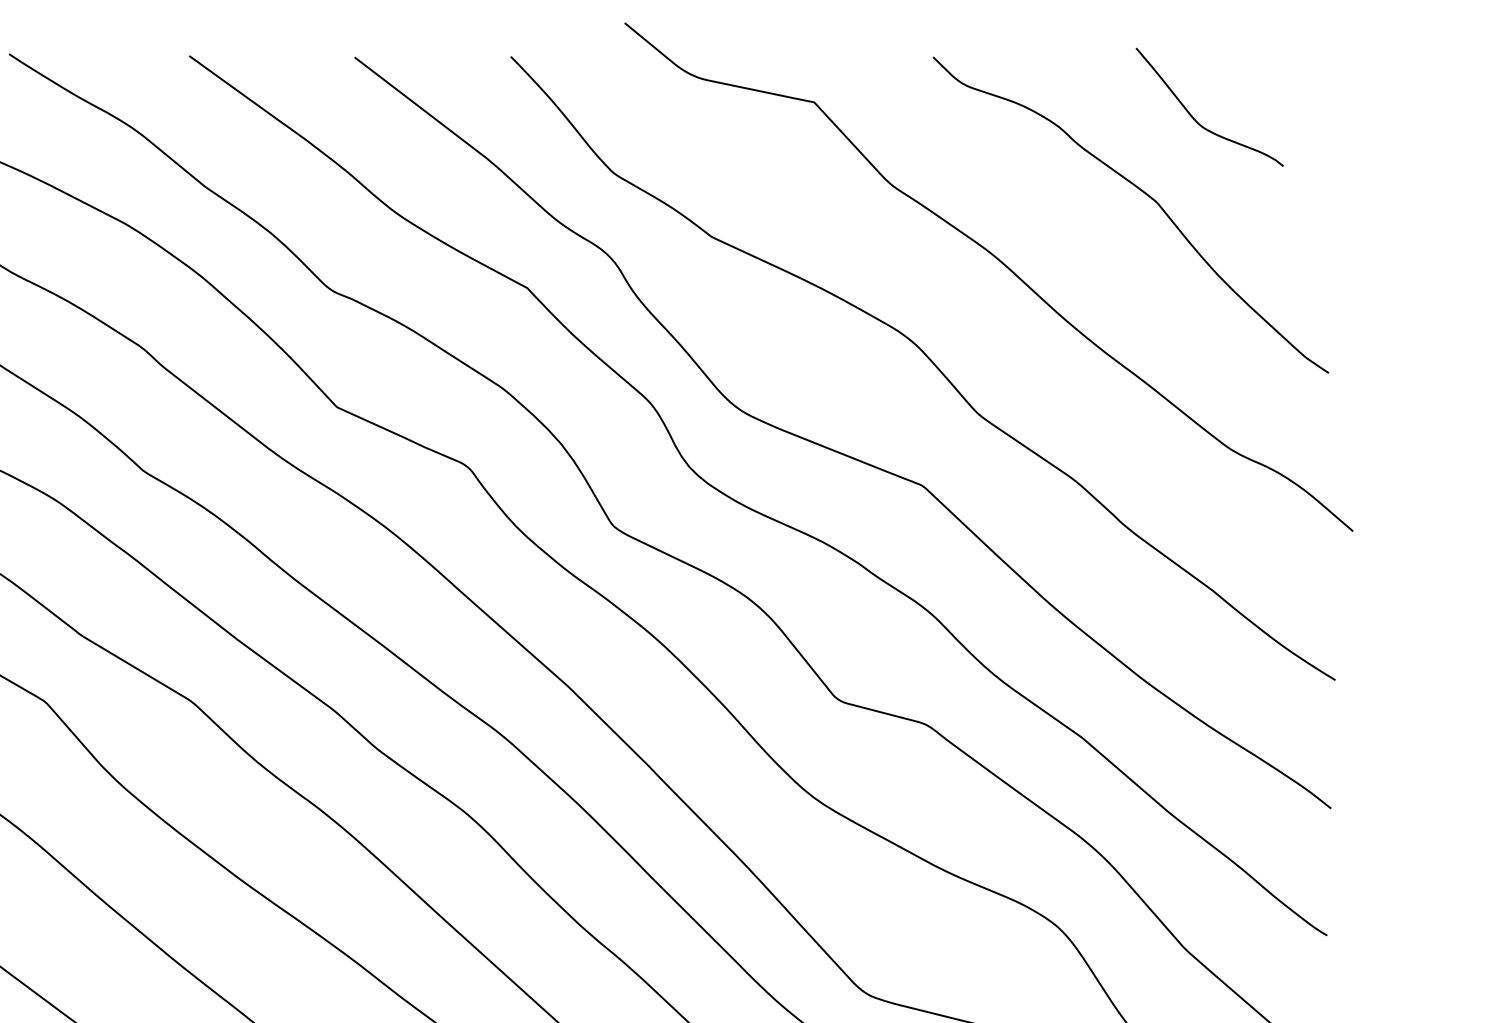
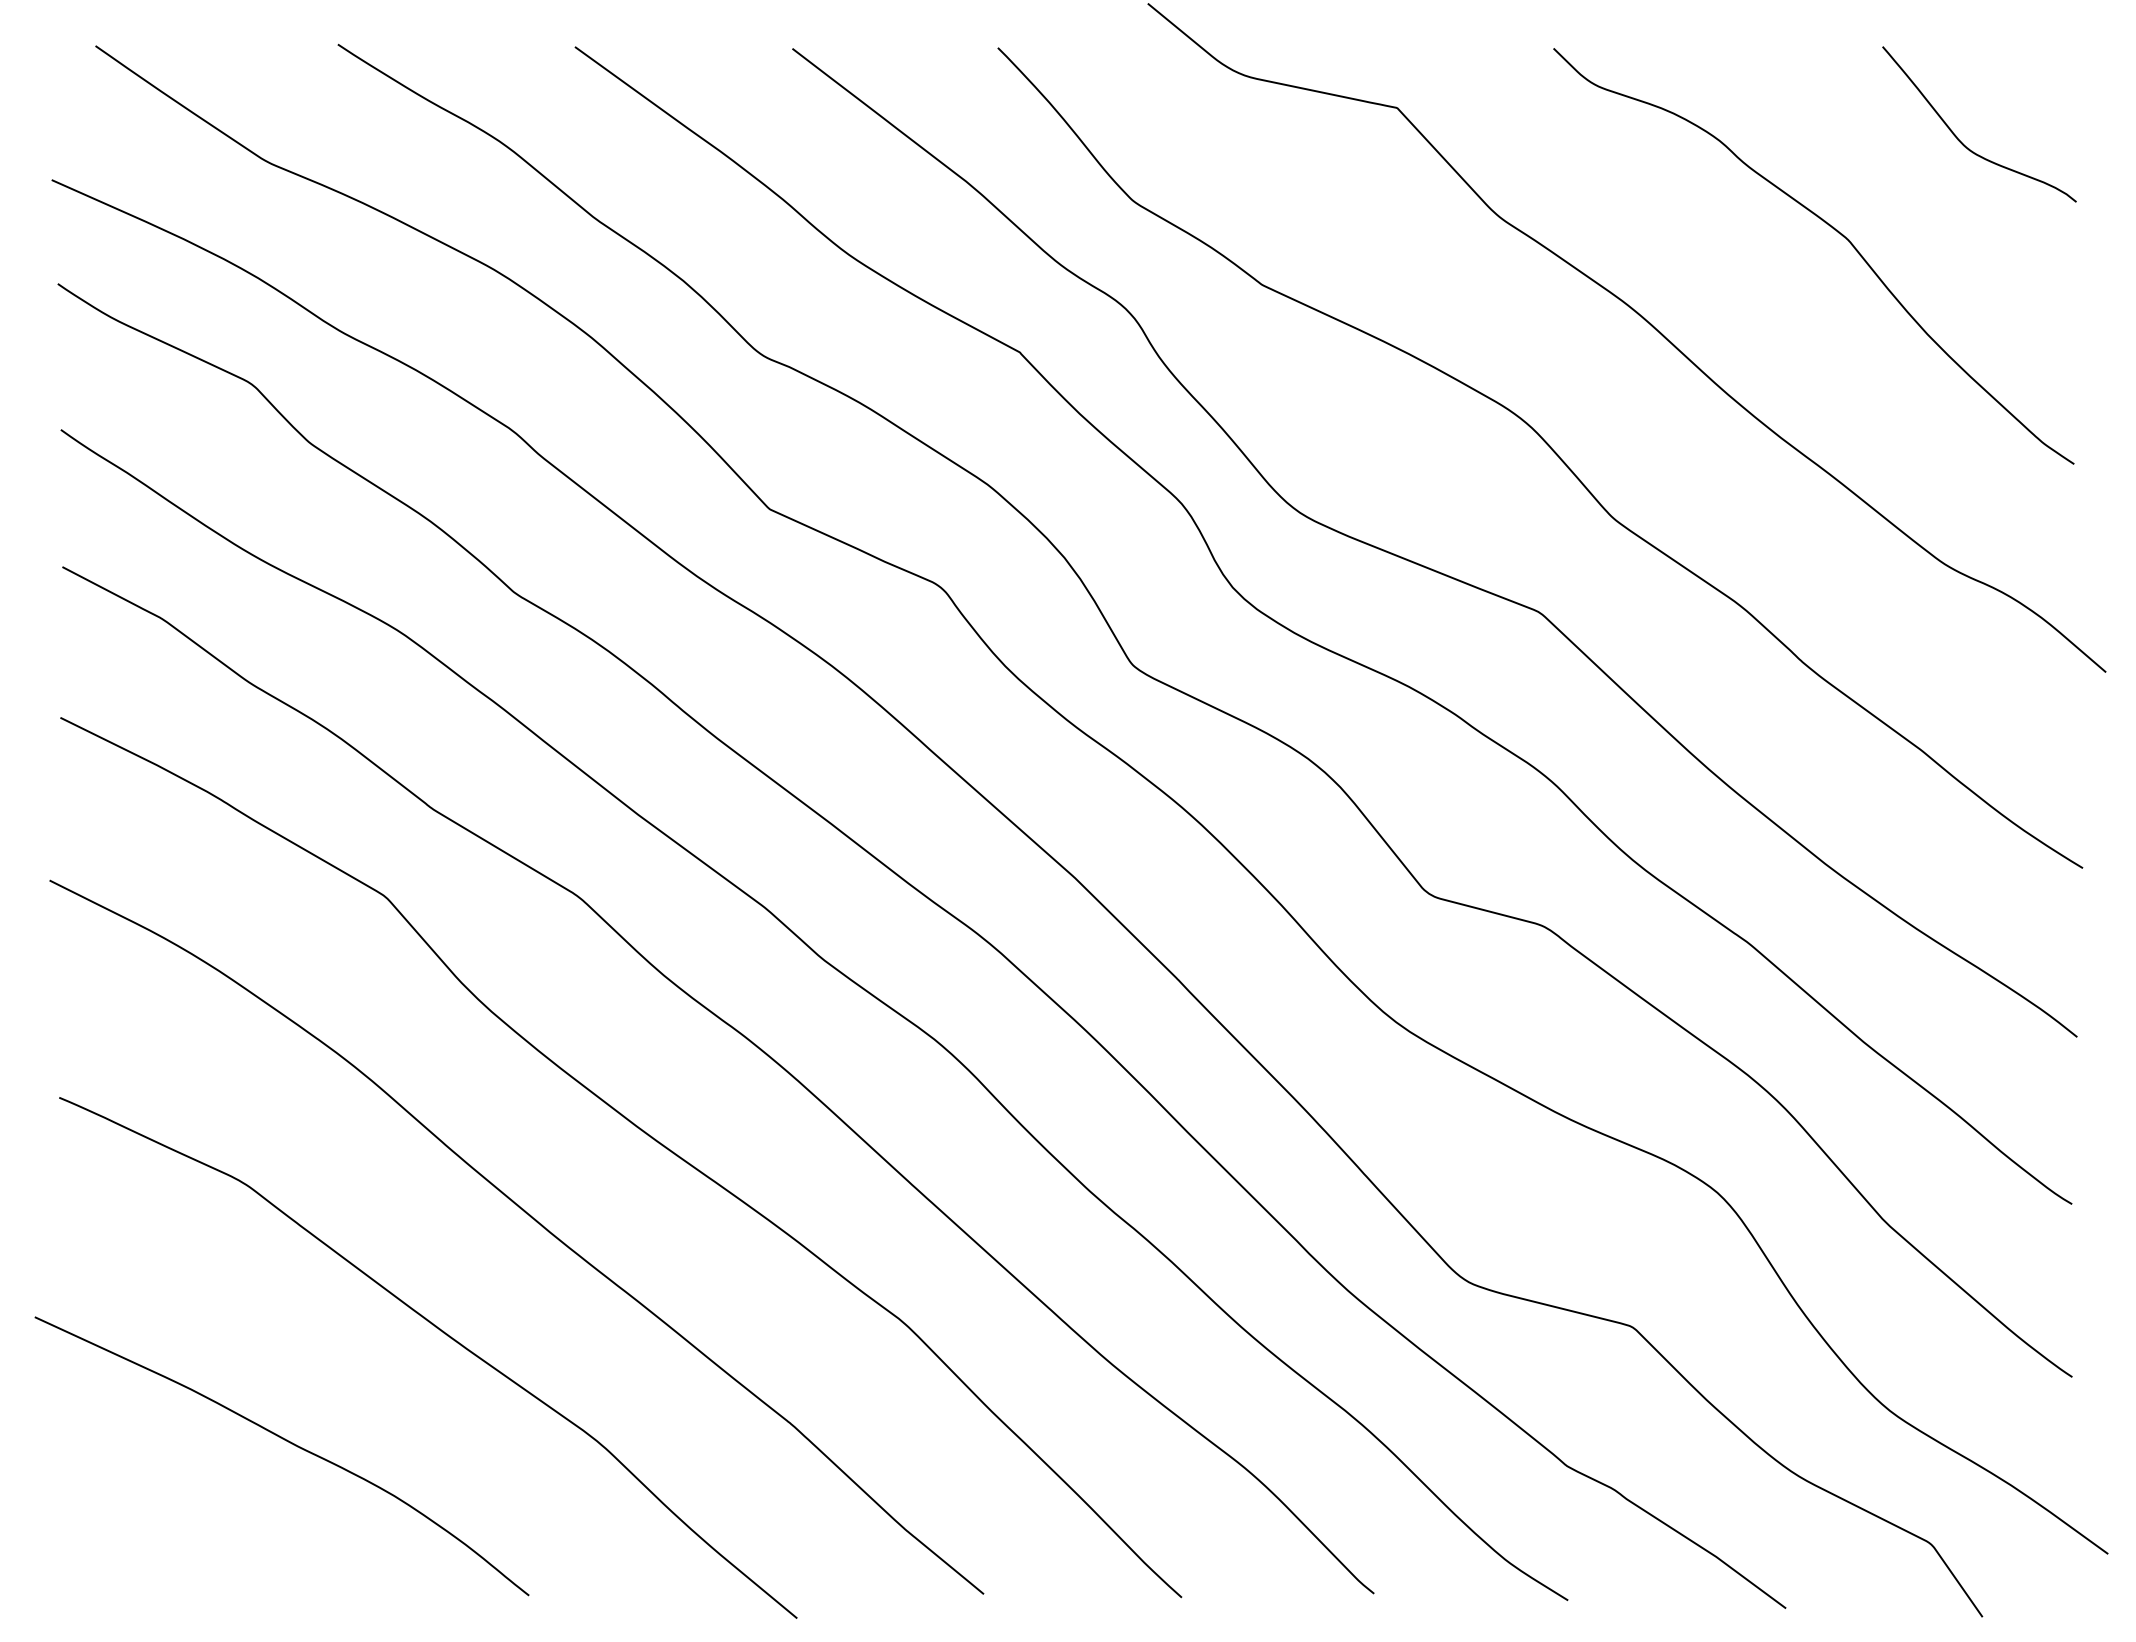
curve: (1196, 120) -> (1961, 141), moved

